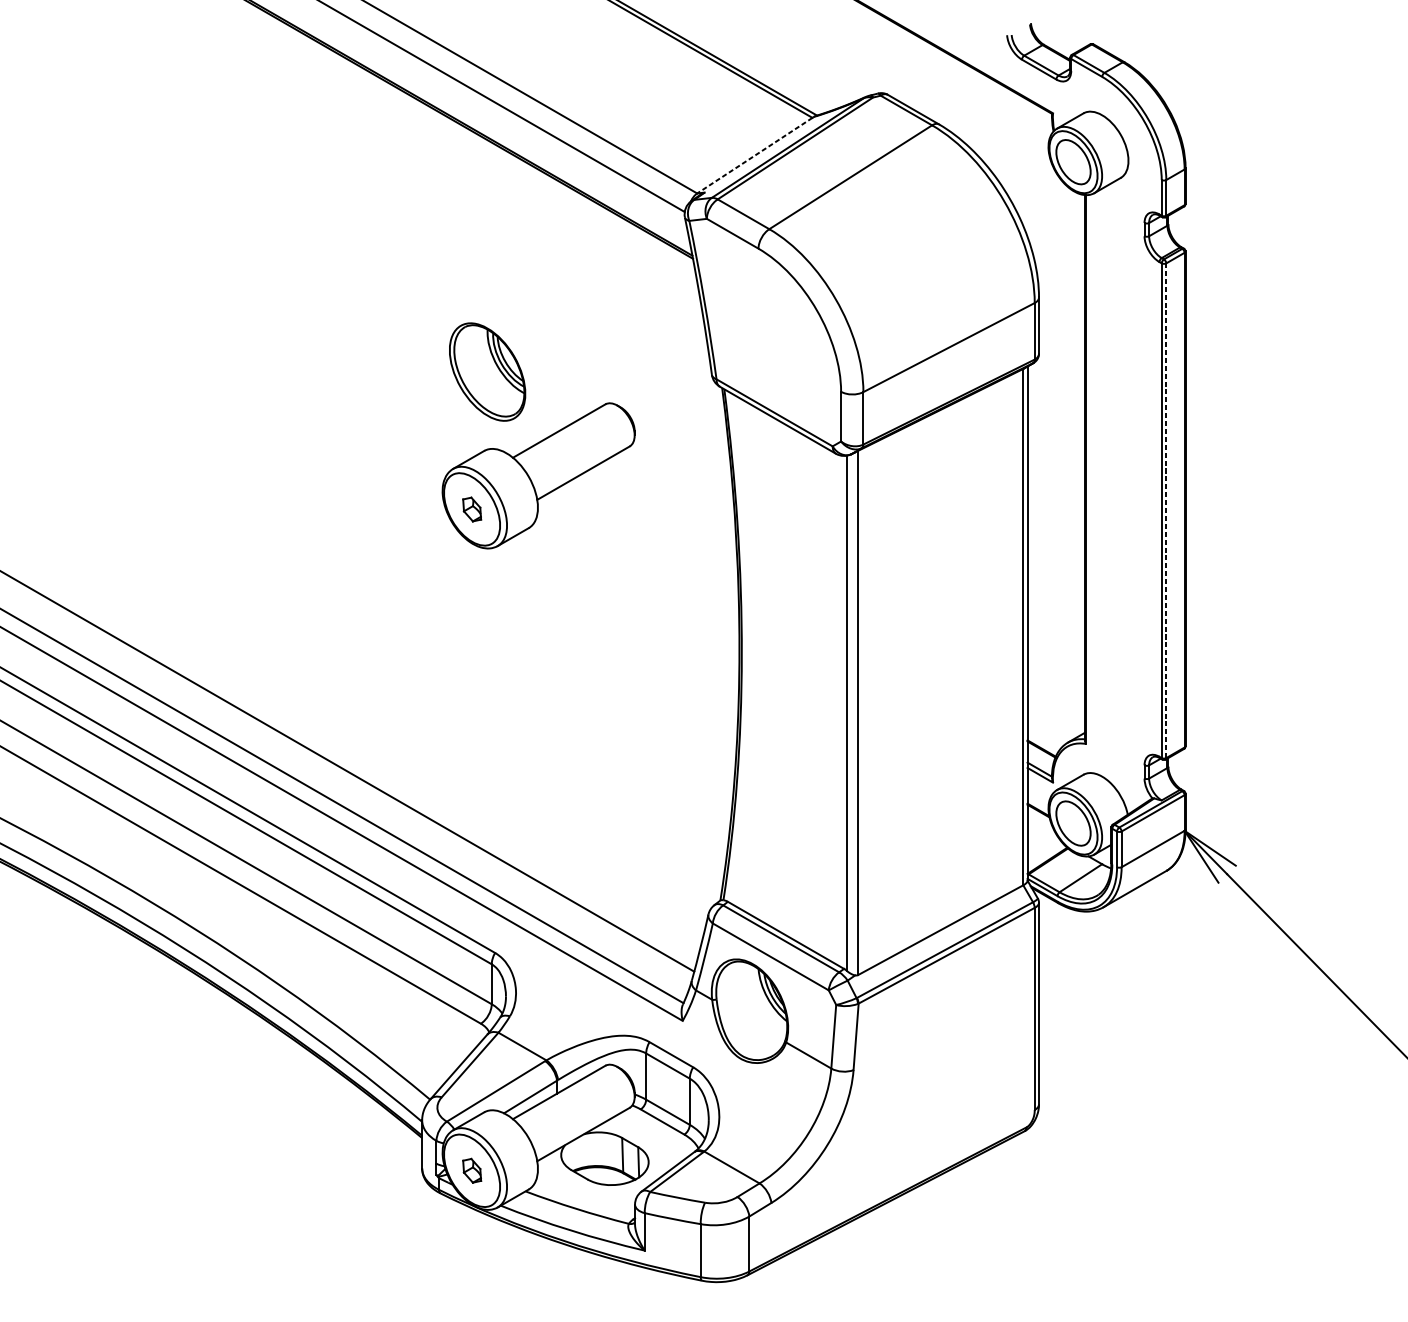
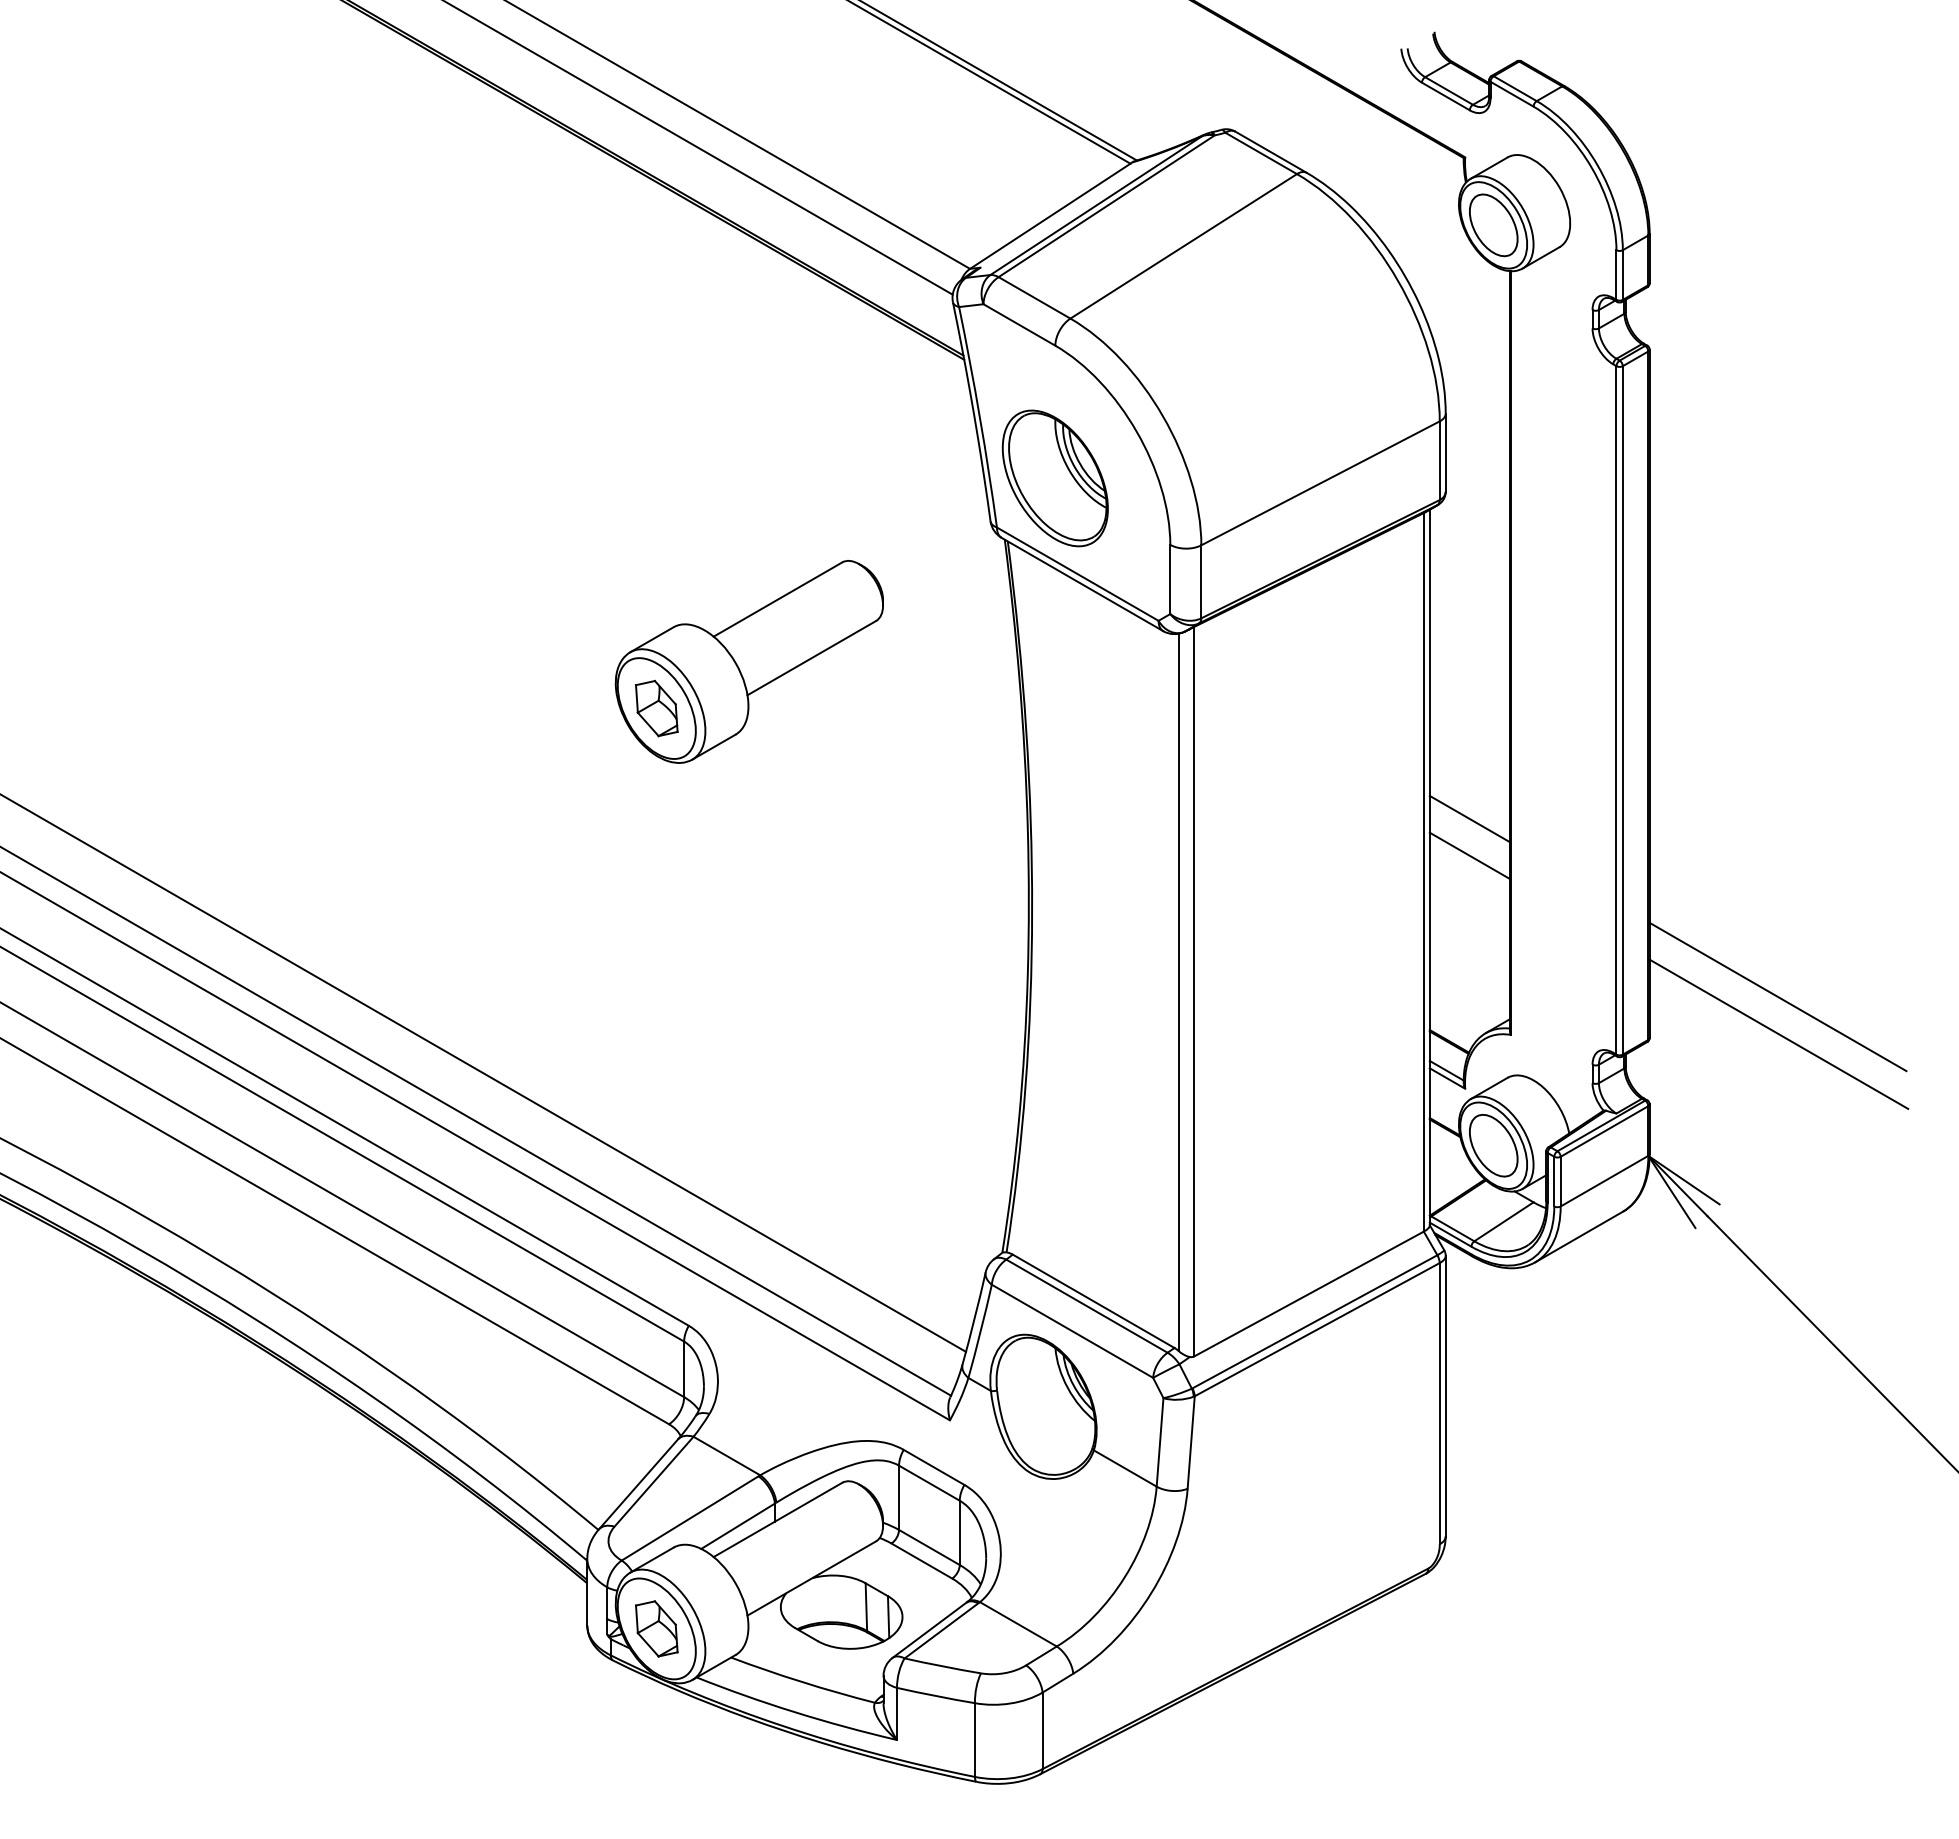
line: (755, 155) -> (1050, 216), dashed -> solid
part: (486, 372) -> (1054, 478), moved
part: (471, 509) -> (656, 708), size x1.67
line: (1166, 510) -> (1622, 709), dashed -> solid
line: (1056, 588) -> (1469, 818), added
line: (1056, 615) -> (1469, 855), added
line: (1277, 716) -> (1777, 996), added
line: (1278, 742) -> (1778, 1033), added
part: (471, 1170) -> (656, 1628), size x1.67

